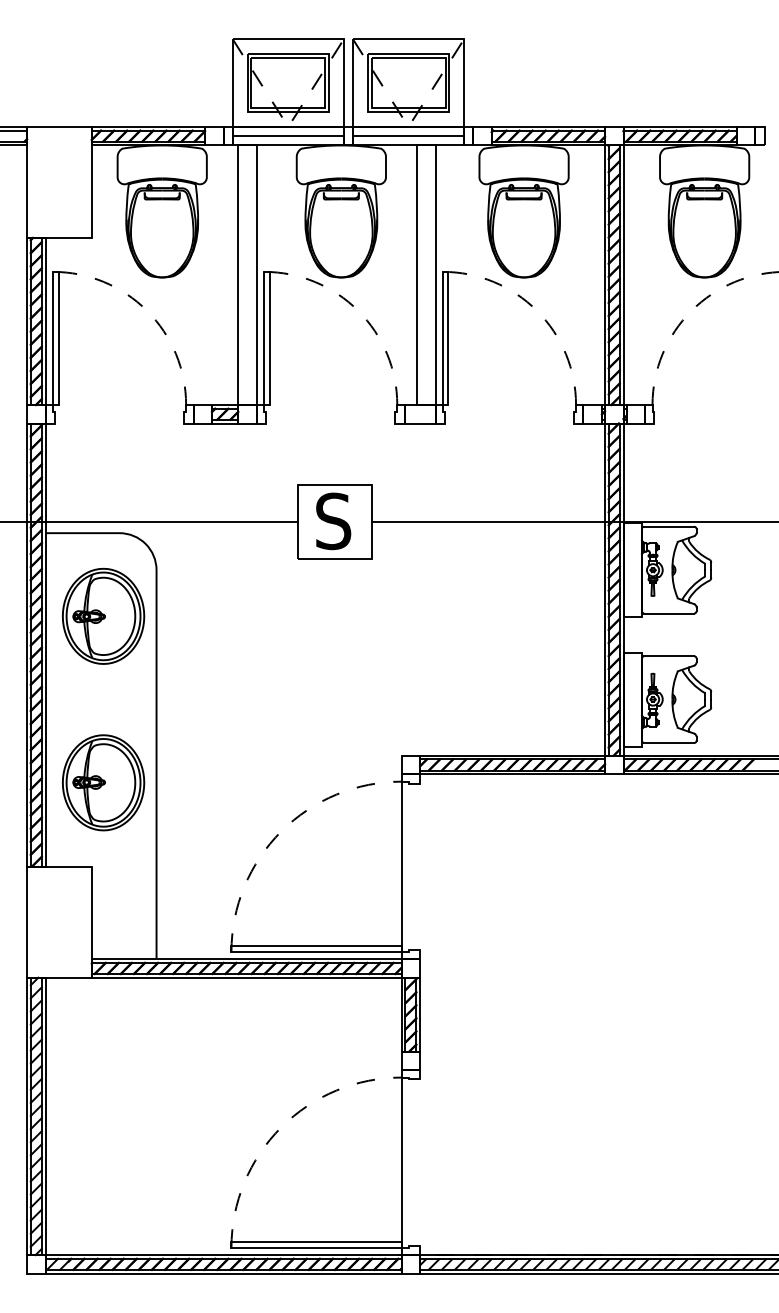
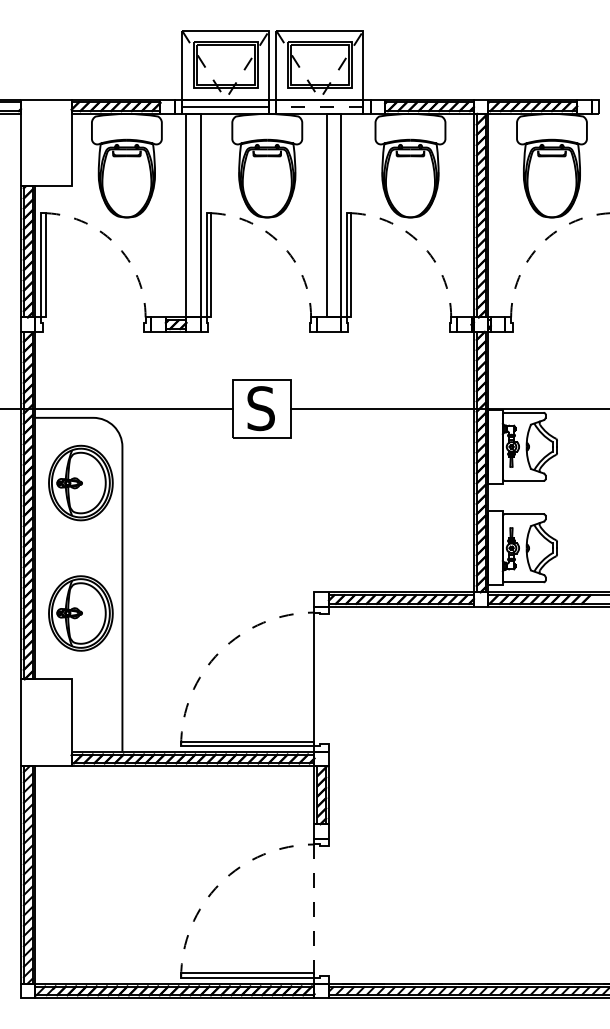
line: (408, 136) -> (319, 106), solid -> dashed
line: (401, 1163) -> (314, 911), solid -> dashed

